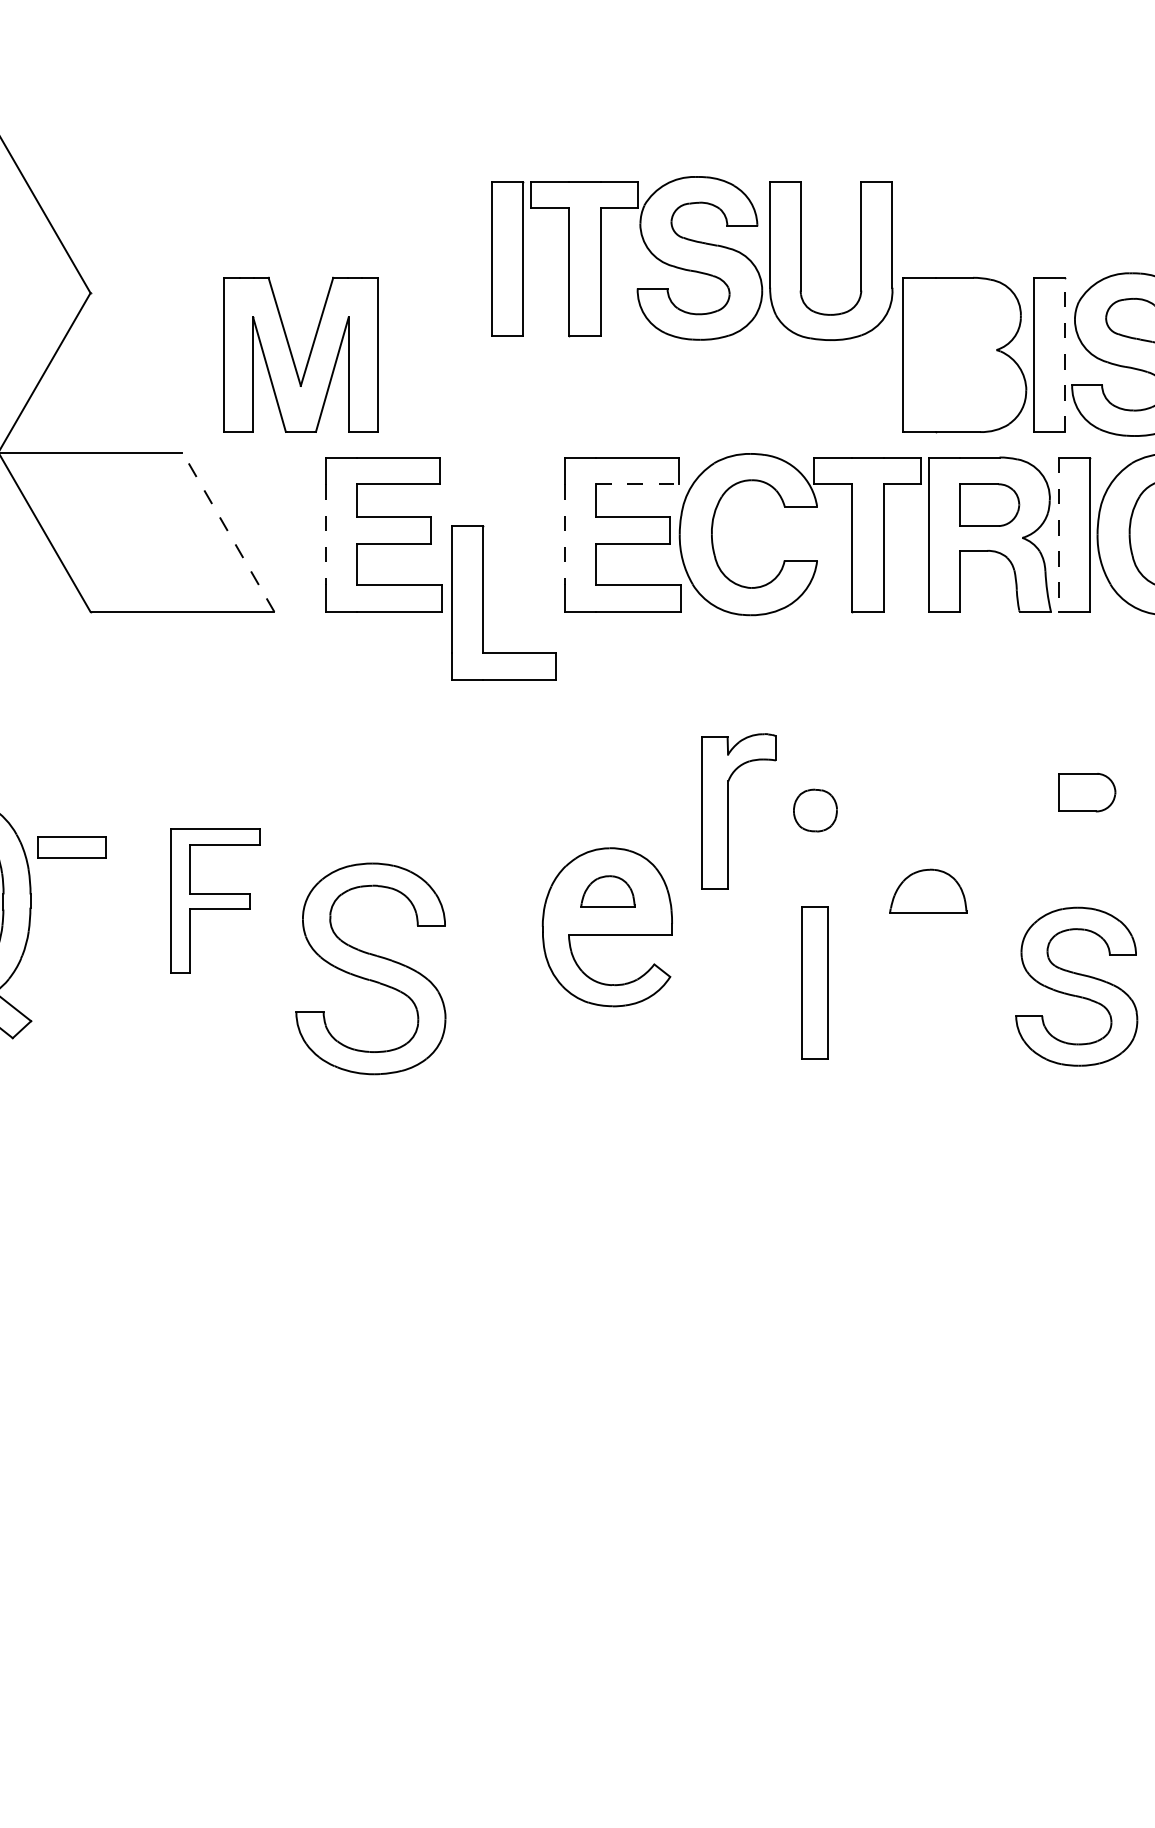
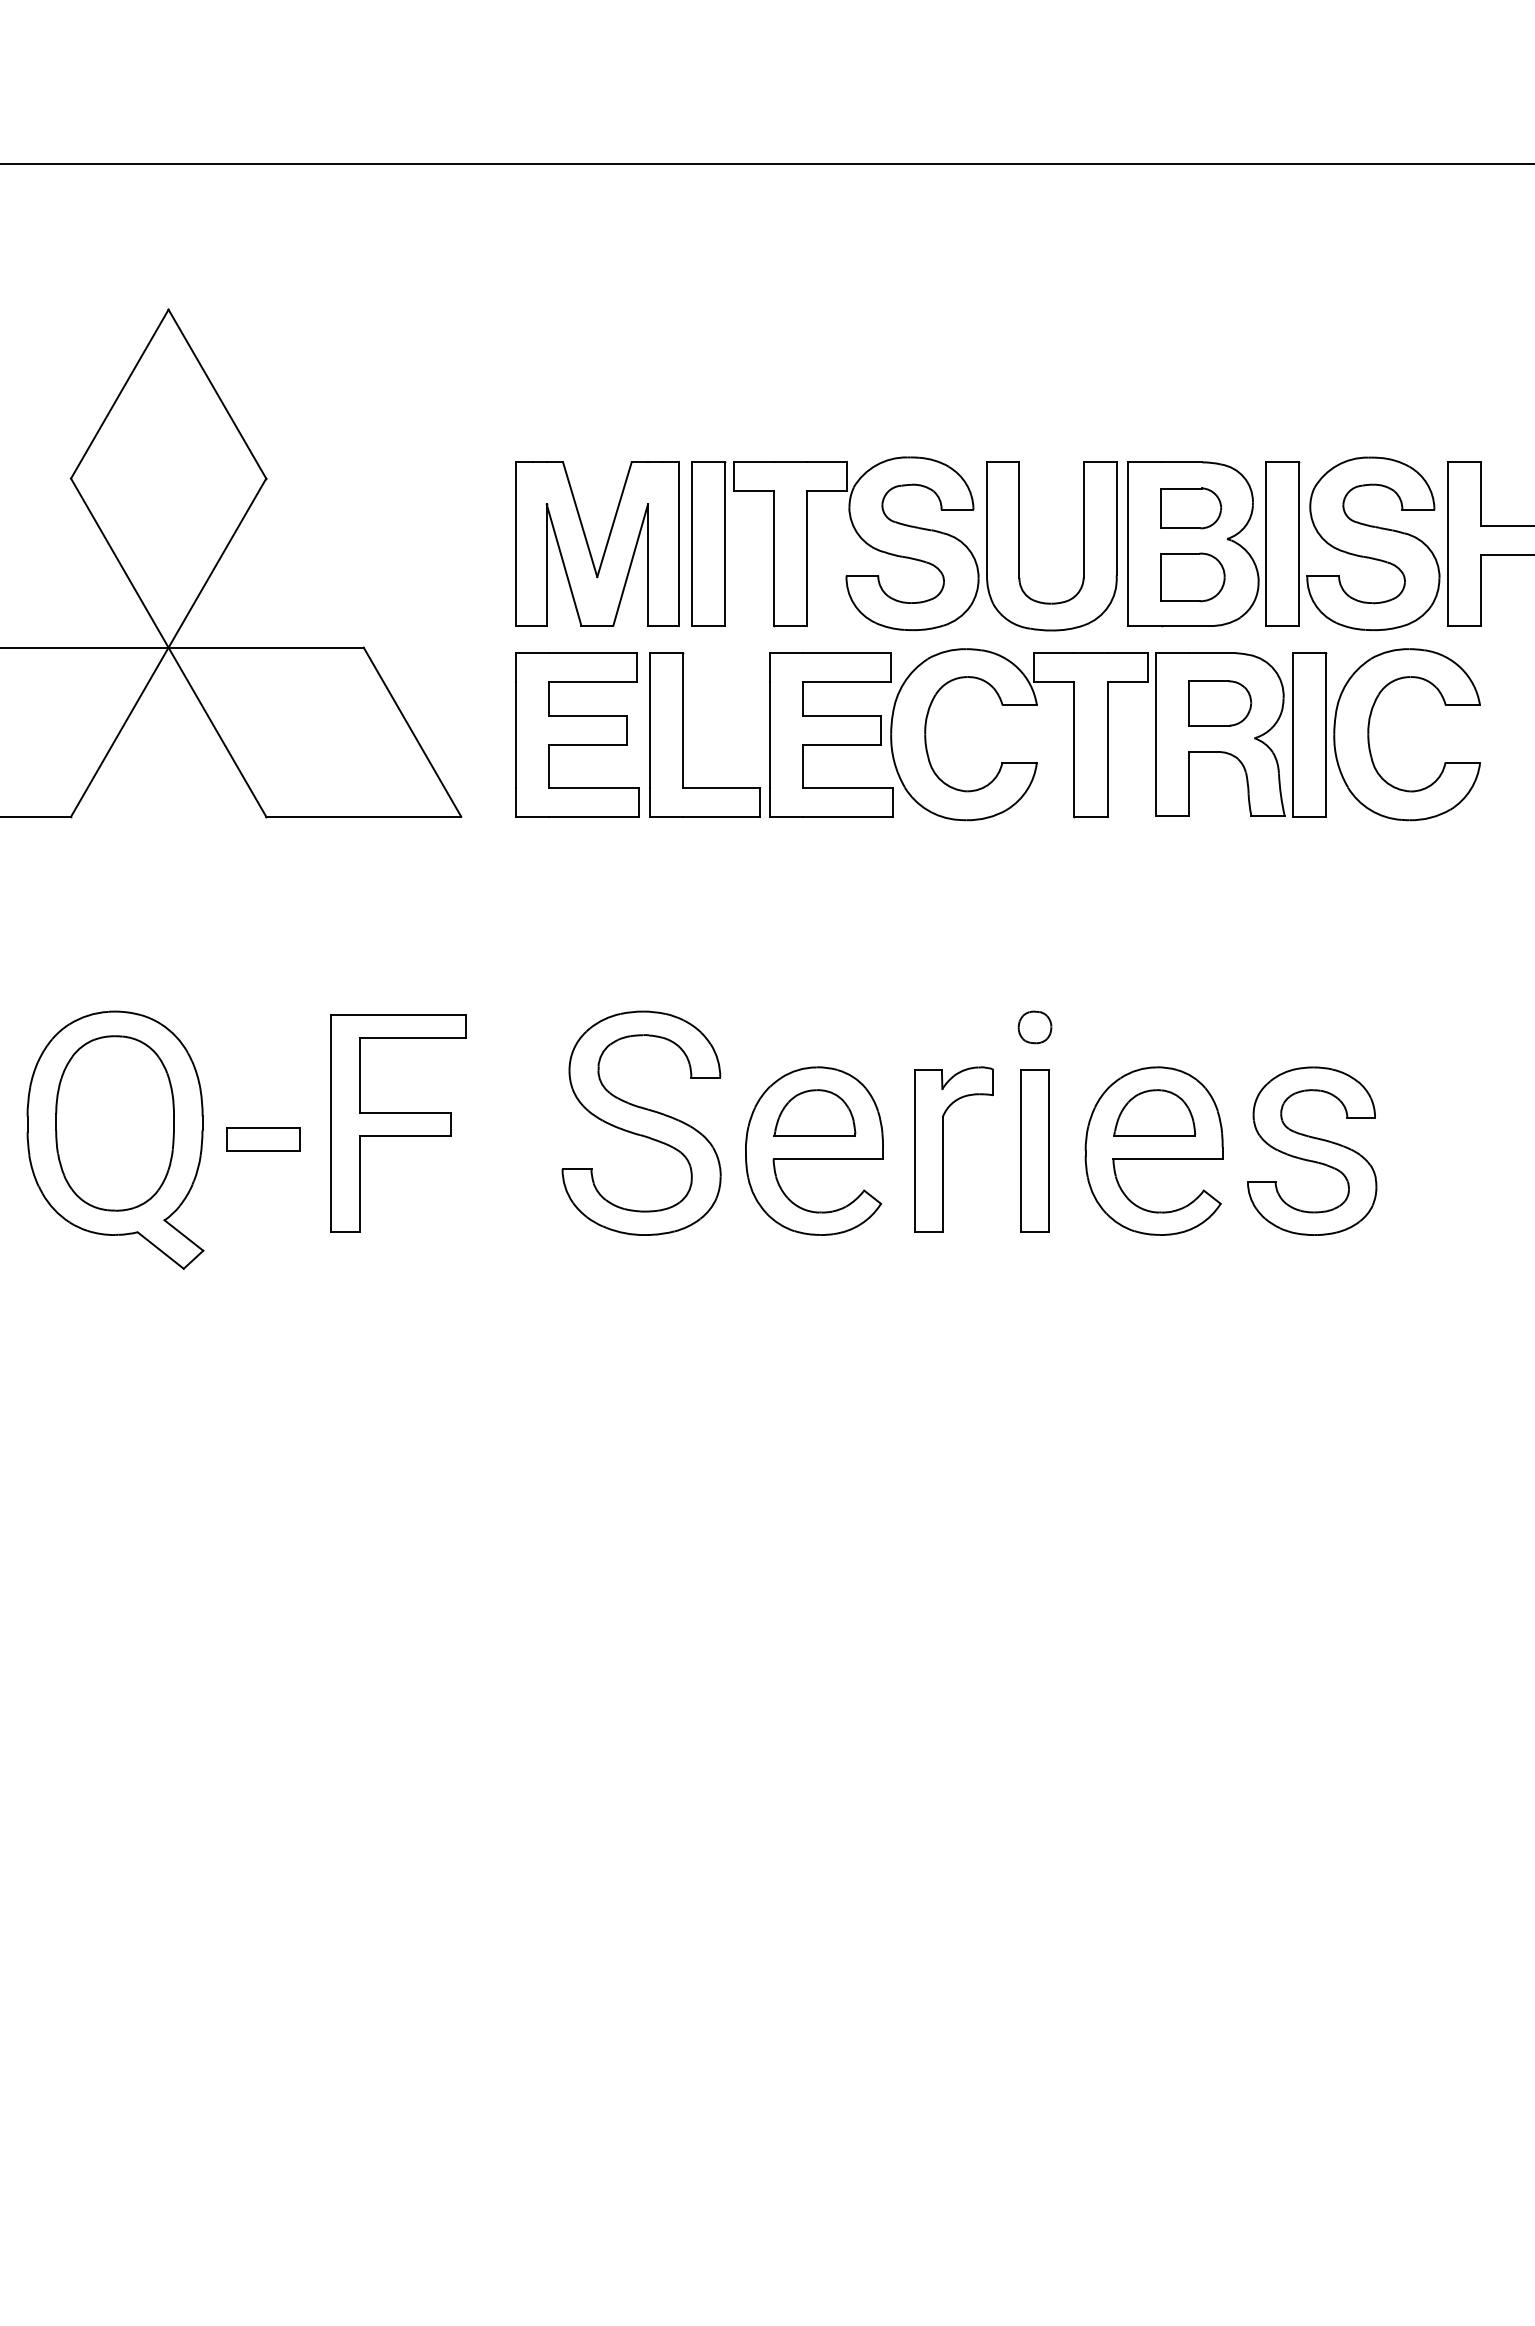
part: (692, 258) -> (904, 543), moved
line: (1064, 355) -> (1299, 544), dashed -> solid
part: (308, 356) -> (605, 545), moved
part: (963, 386) -> (1192, 577), added
line: (637, 484) -> (846, 681), dashed -> solid
line: (228, 532) -> (412, 732), dashed -> solid
line: (1059, 534) -> (1293, 734), dashed -> solid
line: (325, 535) -> (515, 735), dashed -> solid
line: (565, 535) -> (769, 735), dashed -> solid
part: (483, 602) -> (683, 734), moved
part: (1087, 792) -> (1191, 508), moved
part: (814, 810) -> (1034, 1027), size x0.71
part: (729, 811) -> (943, 1149), moved
part: (71, 847) -> (263, 1139), moved
part: (607, 890) -> (814, 1112), size x1.43
part: (215, 901) -> (398, 1123), size x1.43
part: (927, 926) -> (1153, 1150), added
part: (370, 968) -> (641, 1122), moved
part: (814, 982) -> (1034, 1150), moved
part: (1077, 986) -> (1312, 1150), moved

